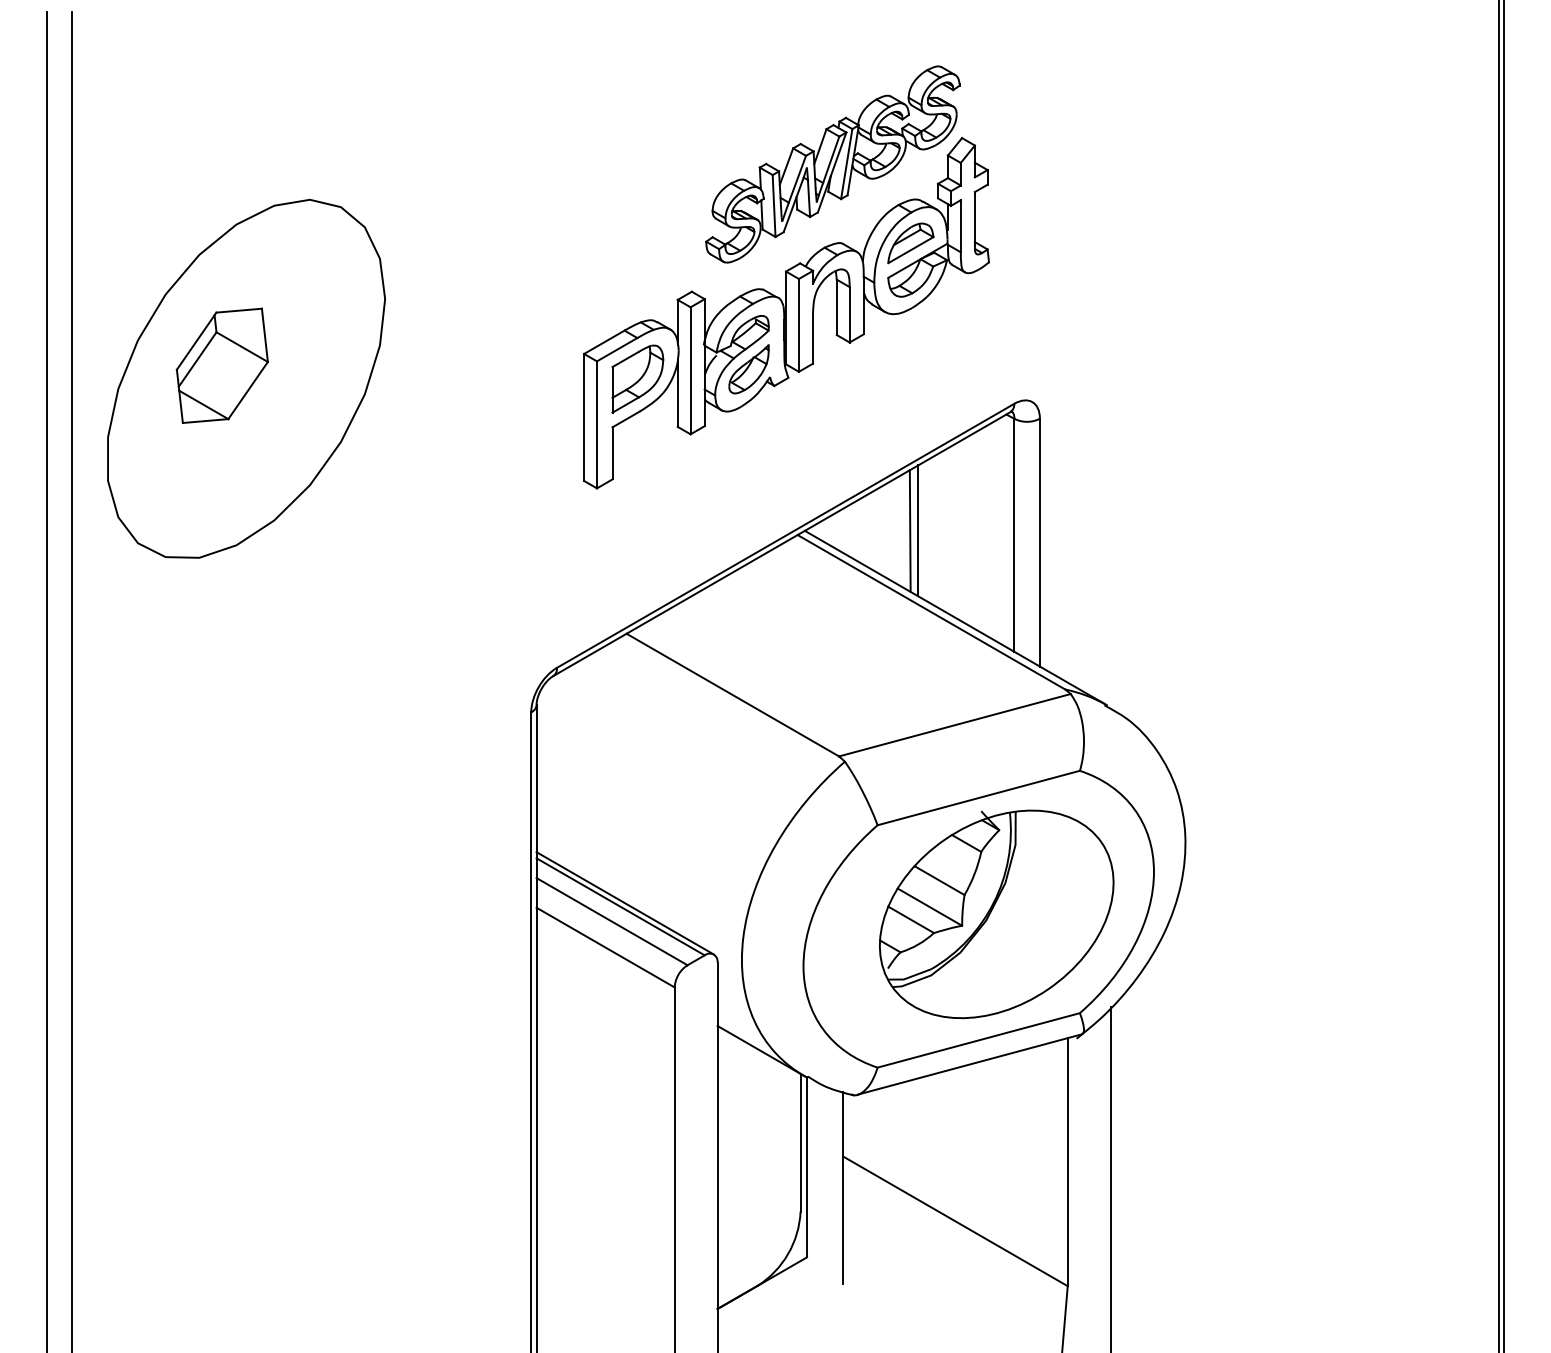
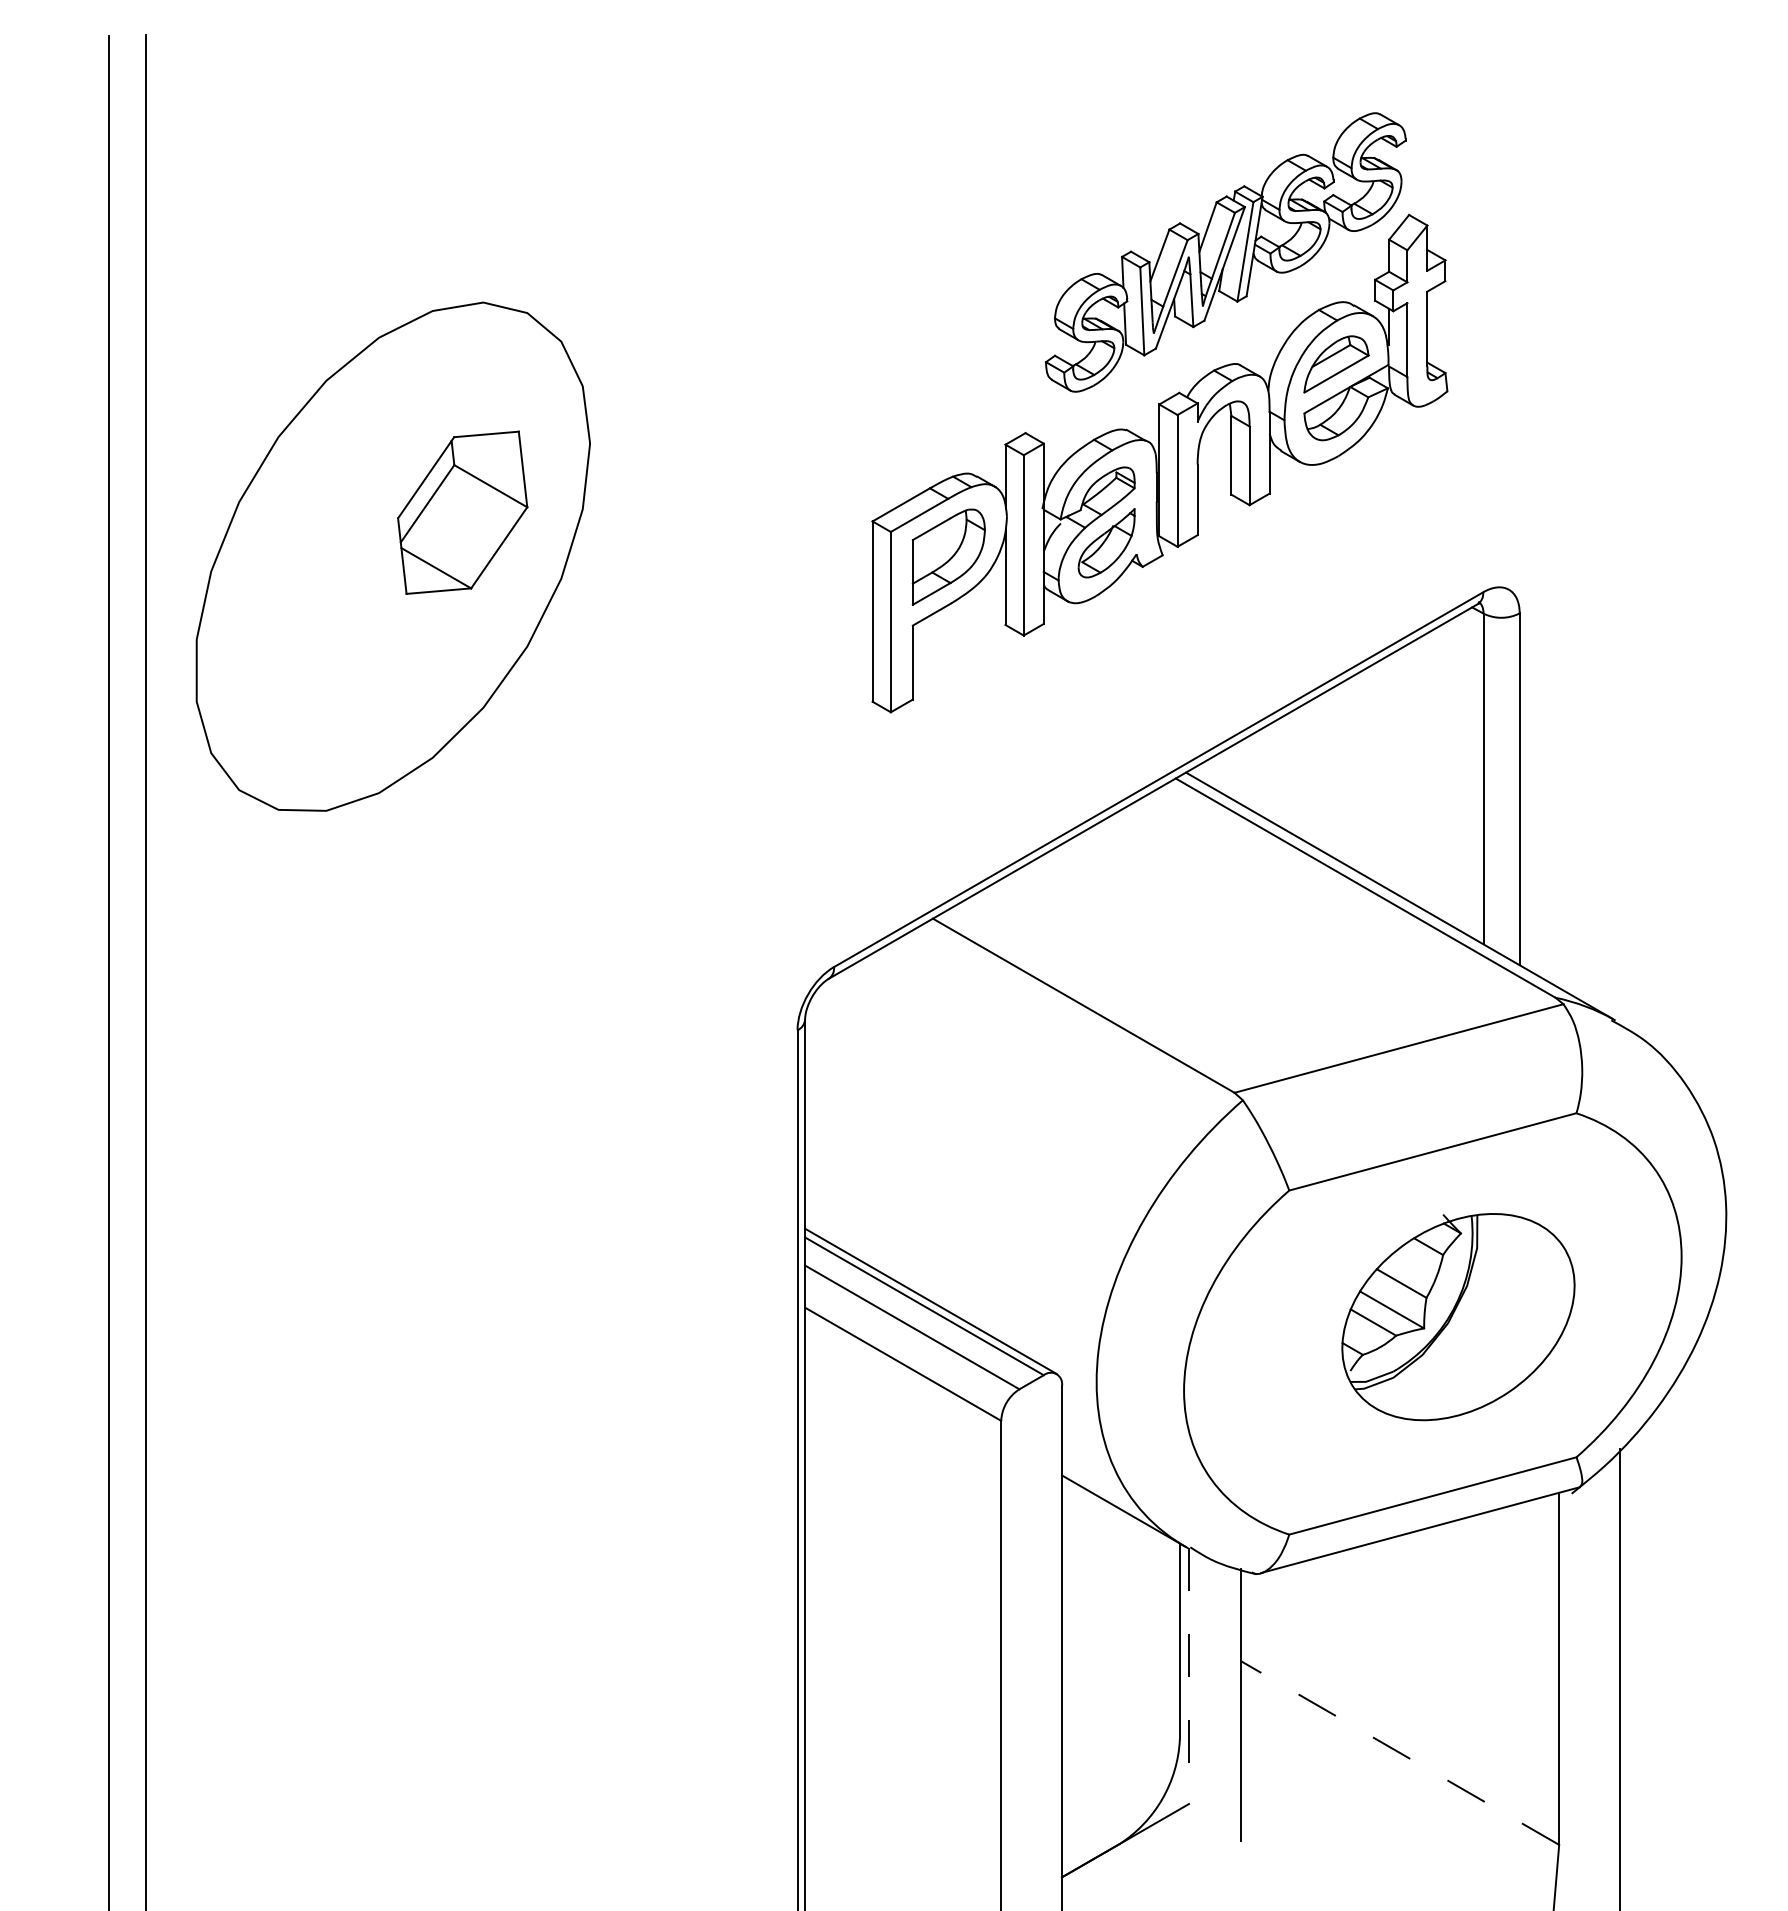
part: (221, 365) -> (461, 512), moved
line: (909, 530) -> (1334, 772), removed
line: (918, 530) -> (1347, 772), removed
part: (996, 914) -> (1458, 1317), size x0.7
line: (807, 1167) -> (1189, 1676), solid -> dashed
line: (955, 1221) -> (1399, 1753), solid -> dashed

